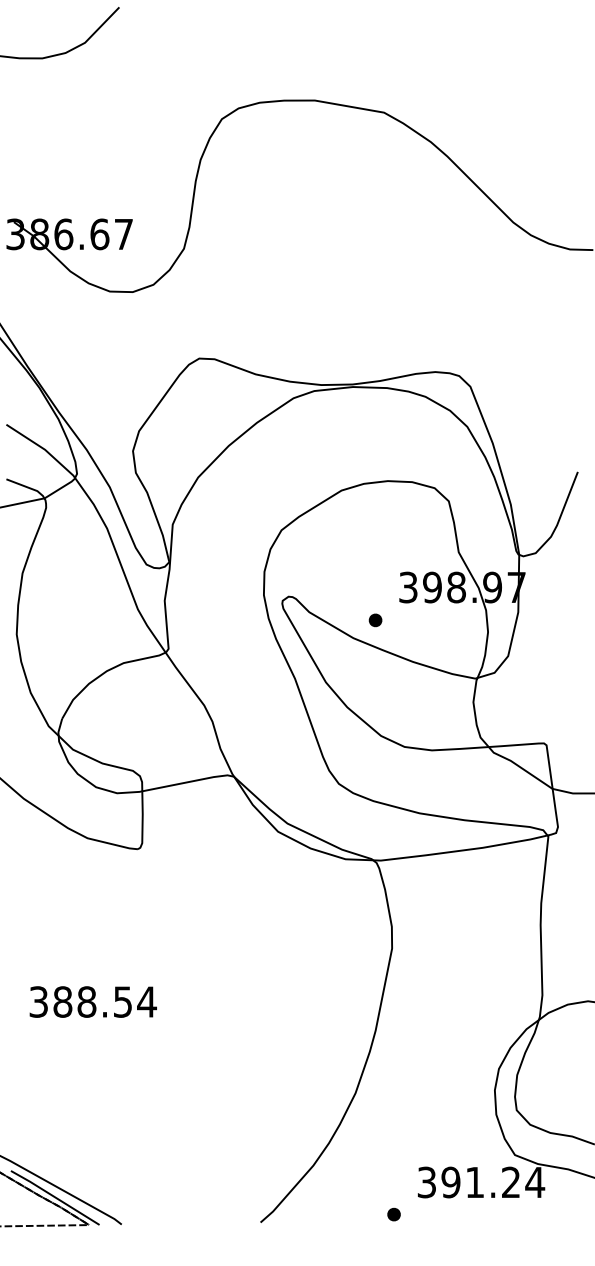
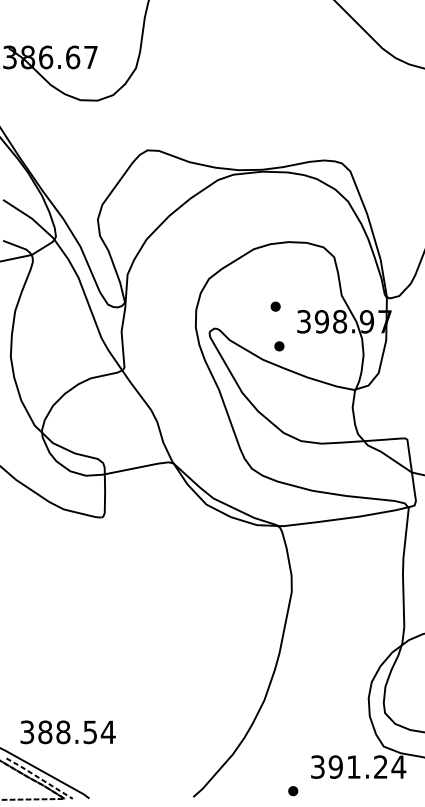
part: (370, 567) -> (275, 306), added
text: (92, 1001) -> (67, 731), moved
line: (55, 1197) -> (39, 778), solid -> dashed

